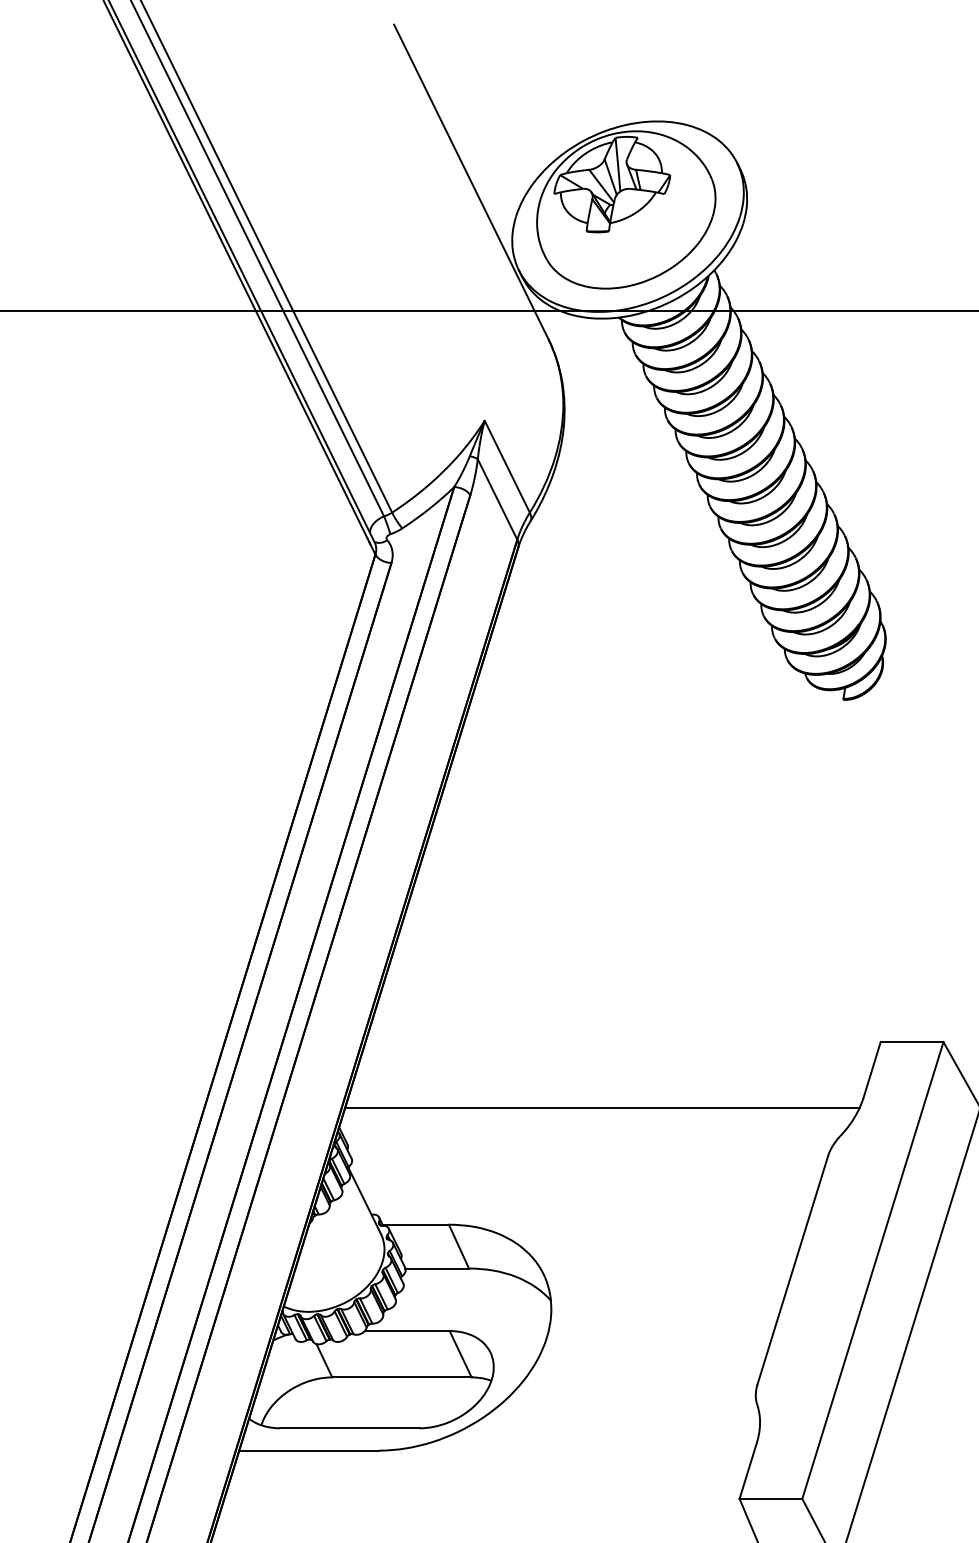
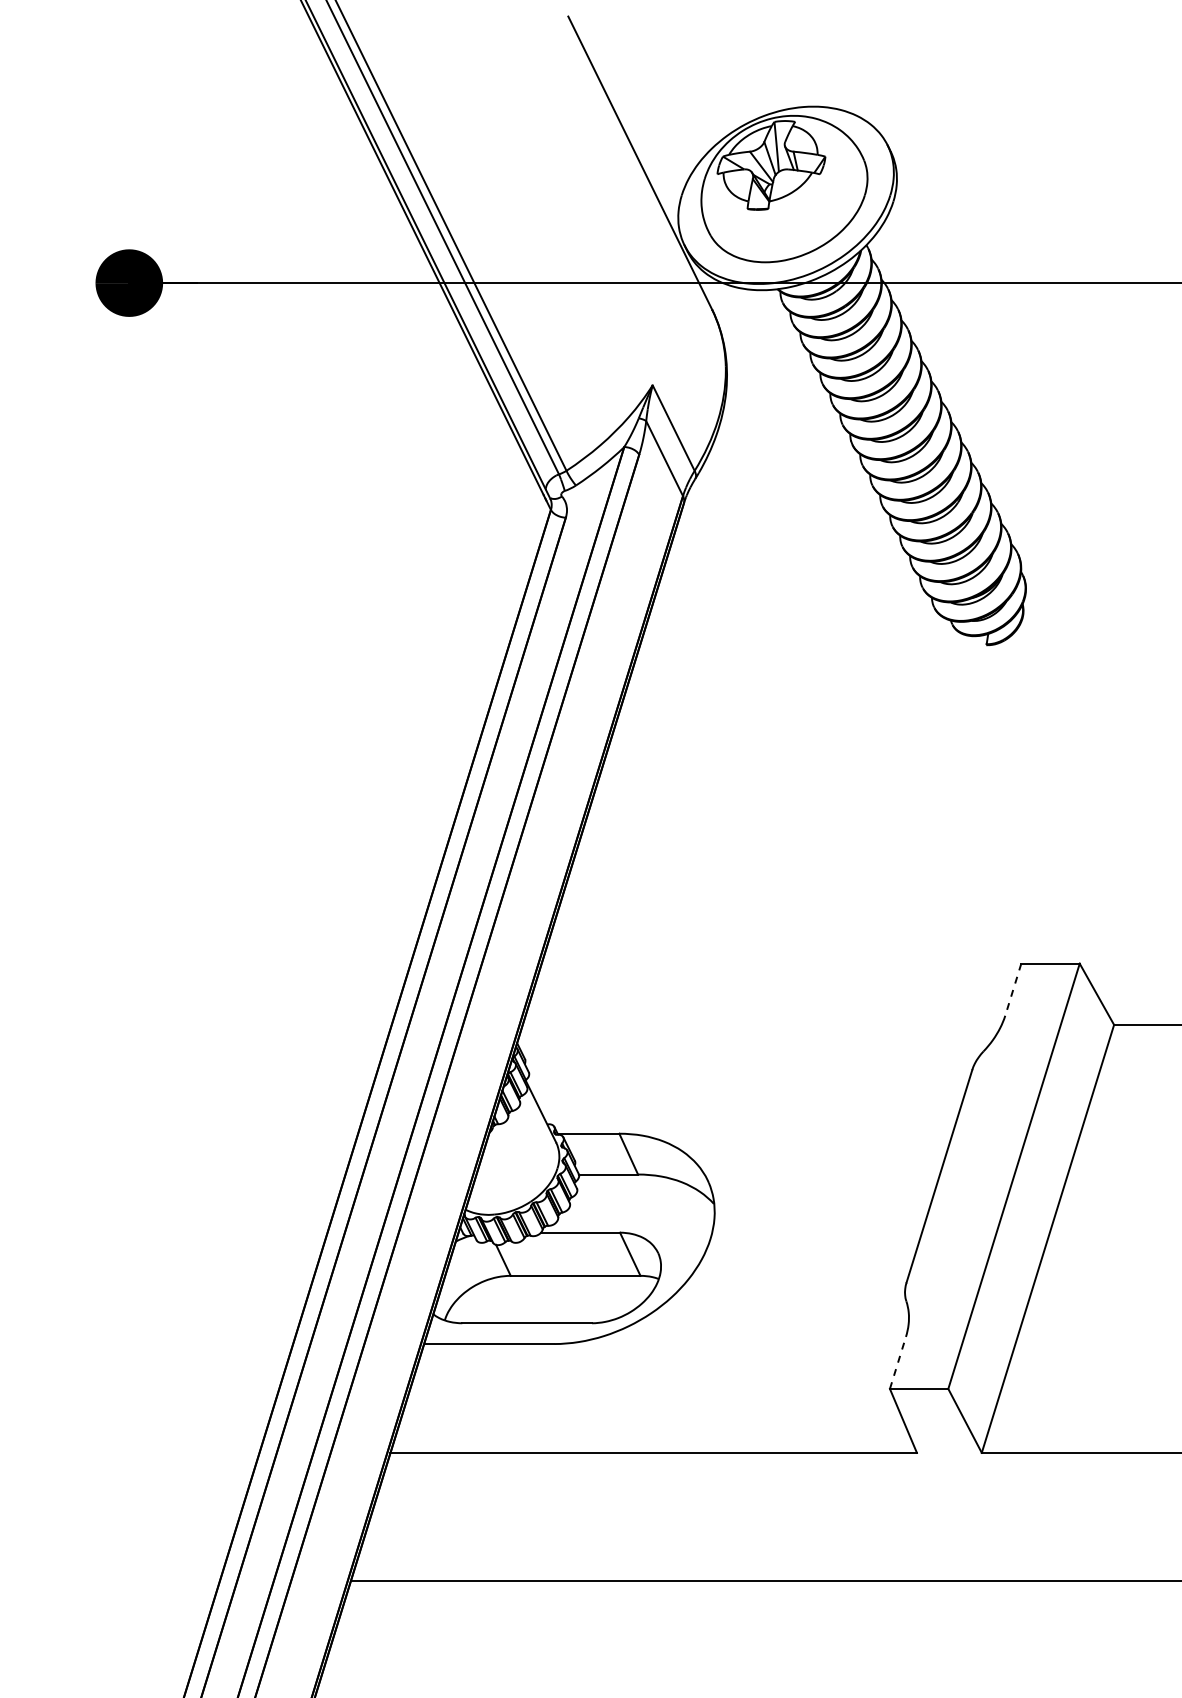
line: (872, 1070) -> (1013, 990), solid -> dashed
line: (601, 1107) -> (761, 1024), removed
line: (748, 1470) -> (898, 1362), solid -> dashed

